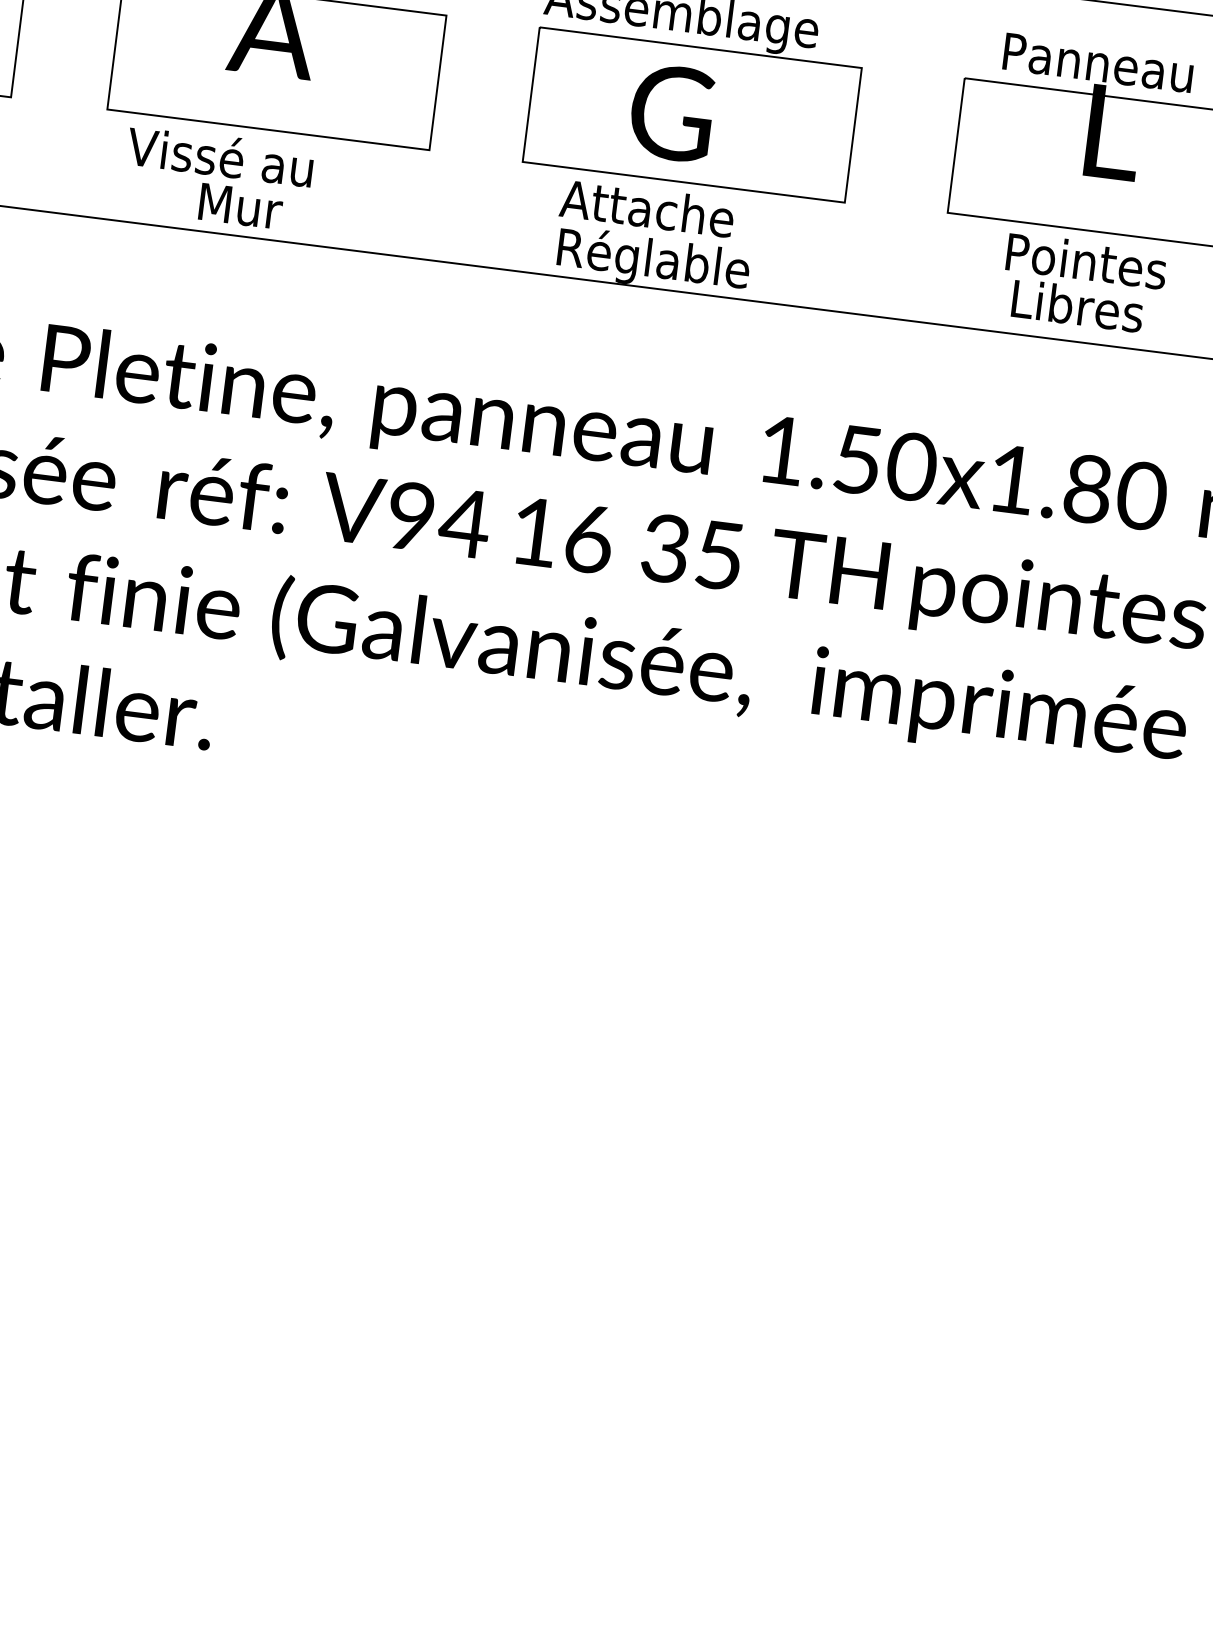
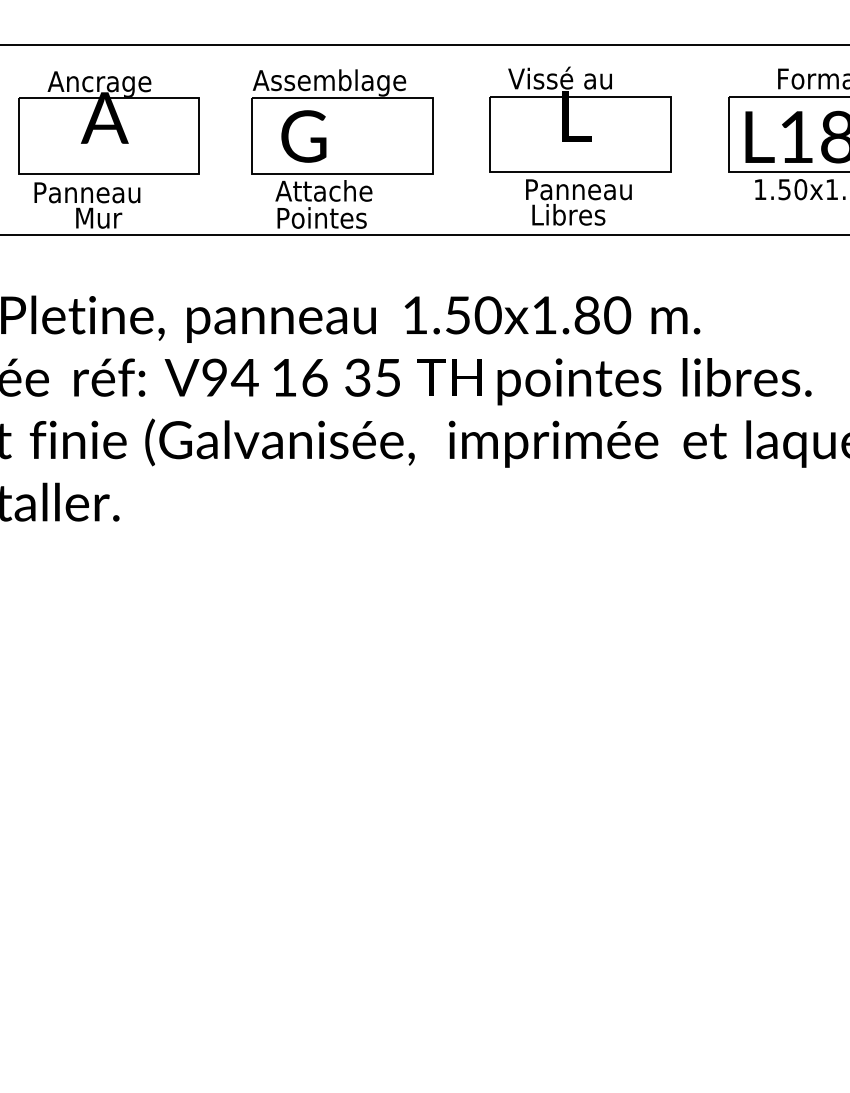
text: (1097, 60) -> (562, 77), Panneau -> Vissé au
text: (671, 112) -> (303, 136), moved
text: (224, 156) -> (86, 191), Vissé au -> Panneau
text: (656, 261) -> (332, 219), Réglable -> Pointes
text: (1113, 264) -> (585, 189), Pointes -> Panneau

